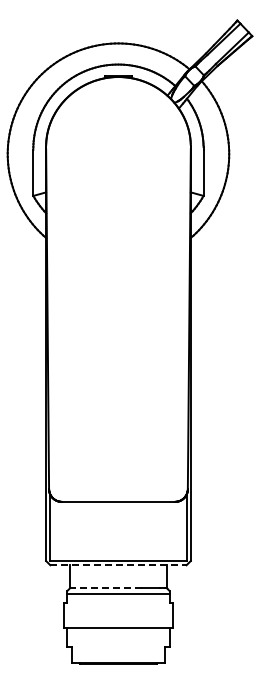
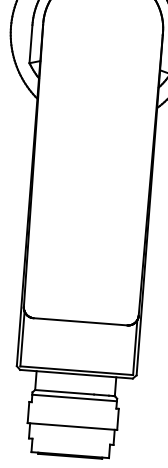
line: (118, 565) -> (76, 374), dashed -> solid
line: (105, 588) -> (64, 392), dashed -> solid

